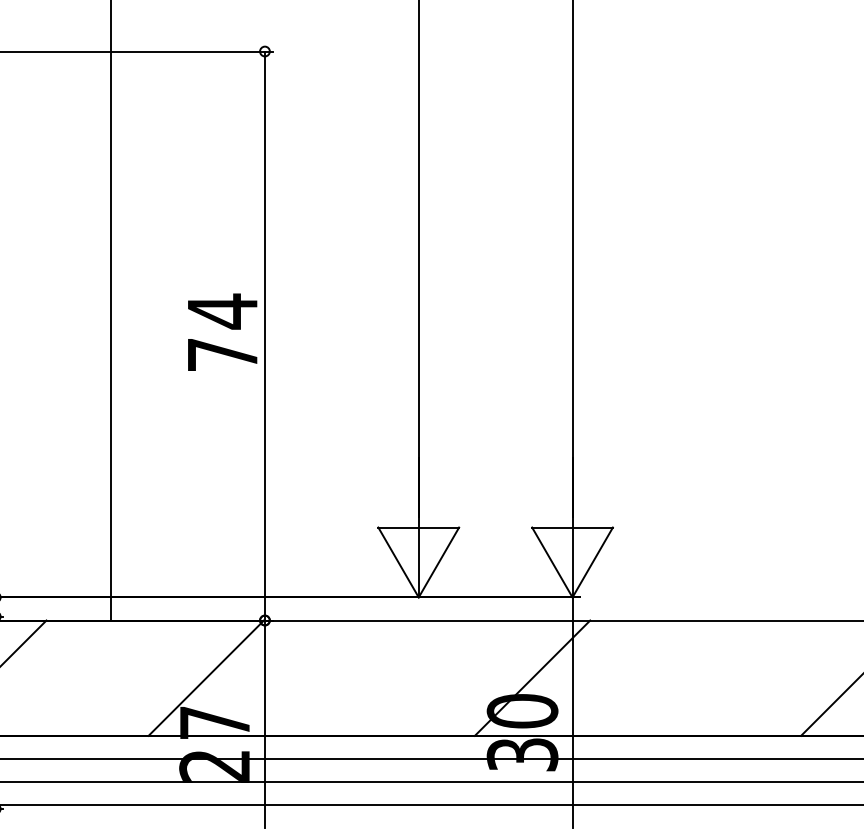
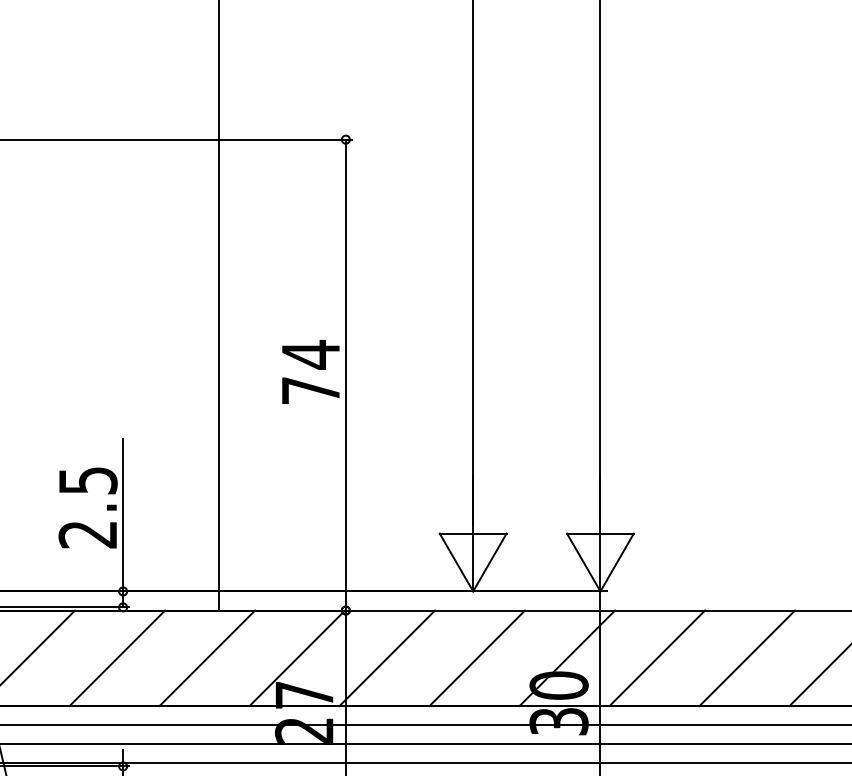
line: (97, 678) -> (207, 658), added
line: (315, 678) -> (387, 658), added
line: (423, 678) -> (477, 658), added
line: (641, 678) -> (657, 658), added
line: (750, 678) -> (747, 658), added

